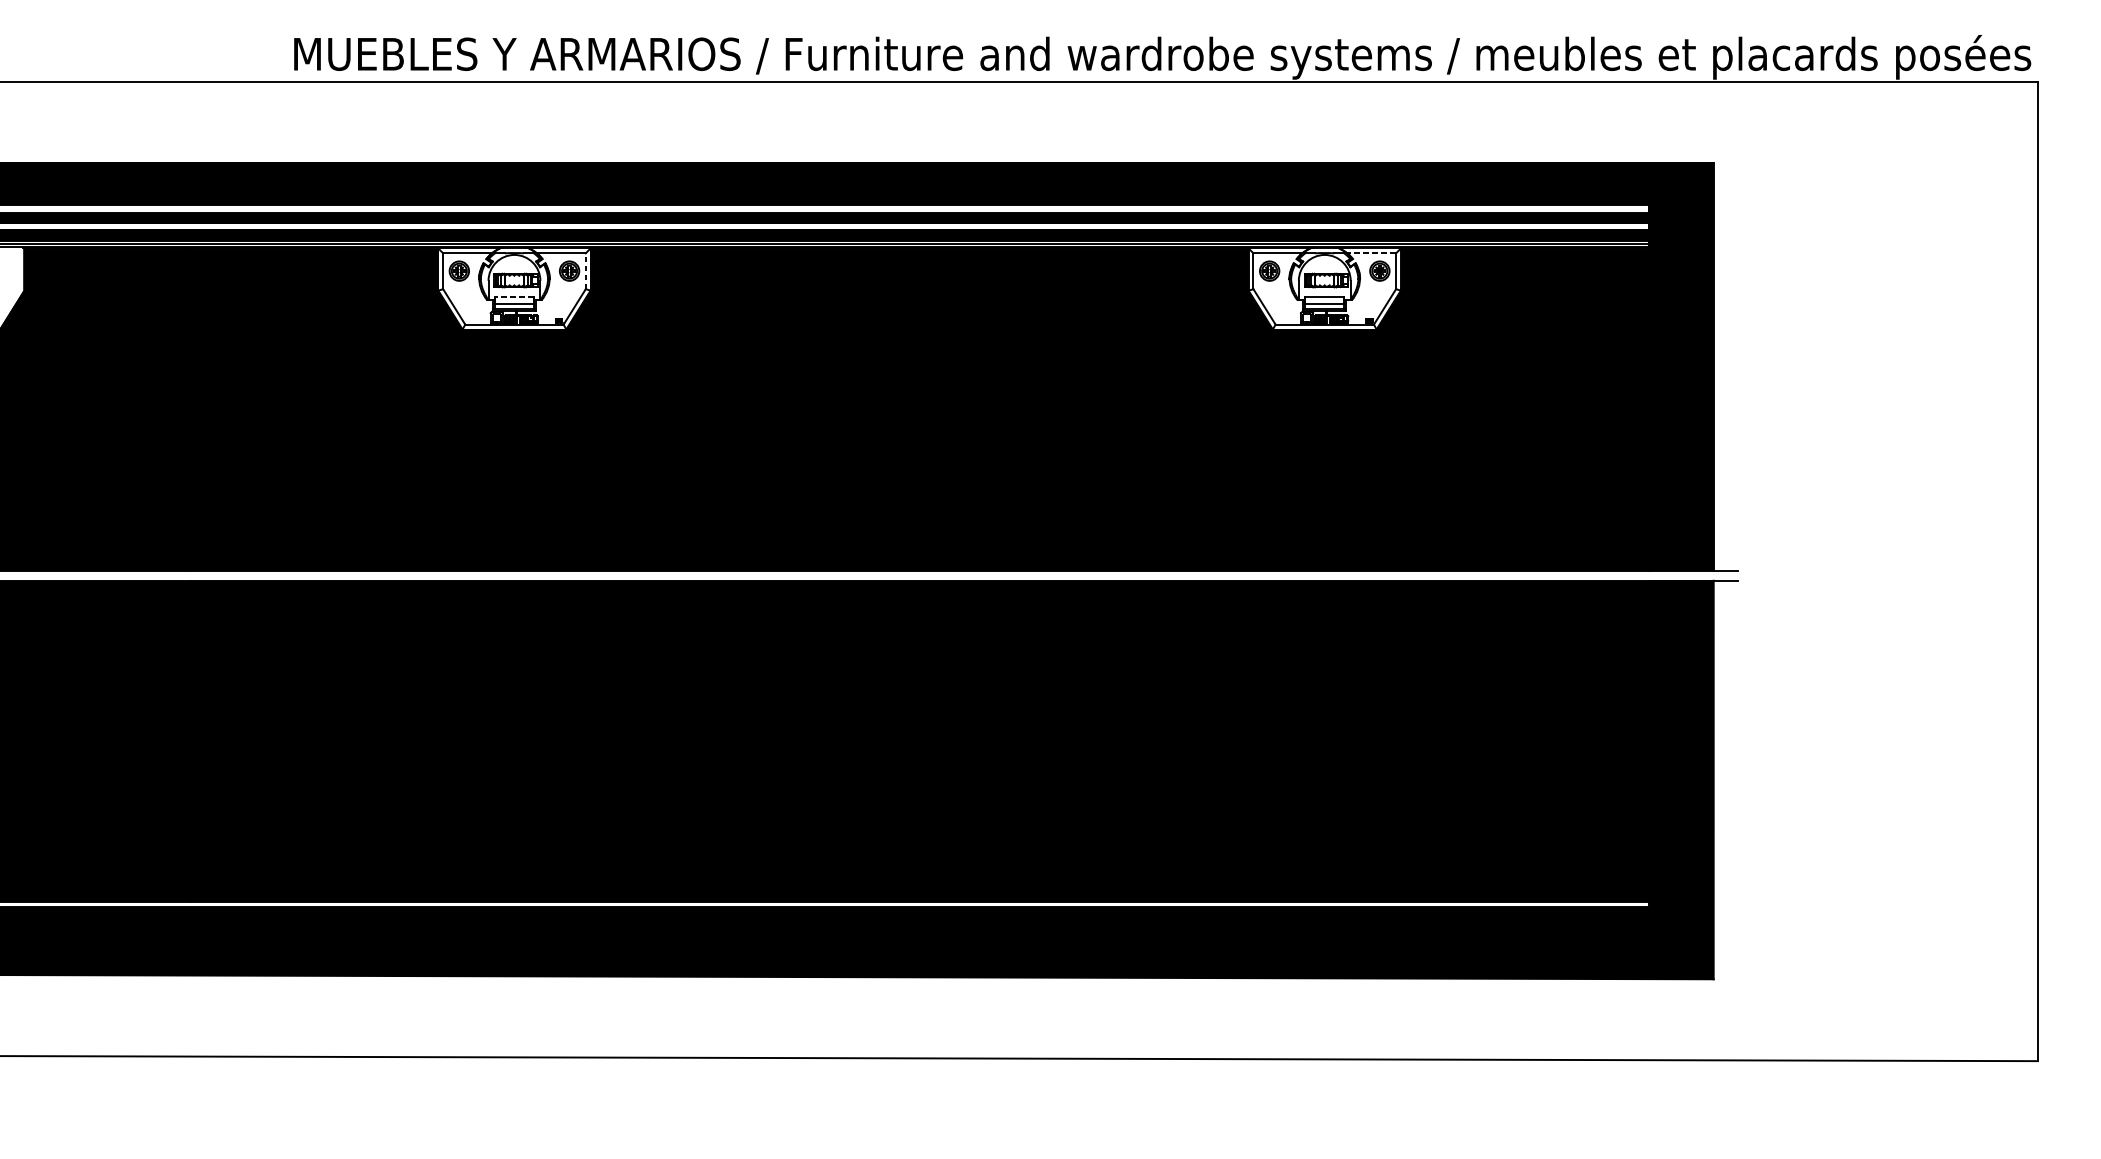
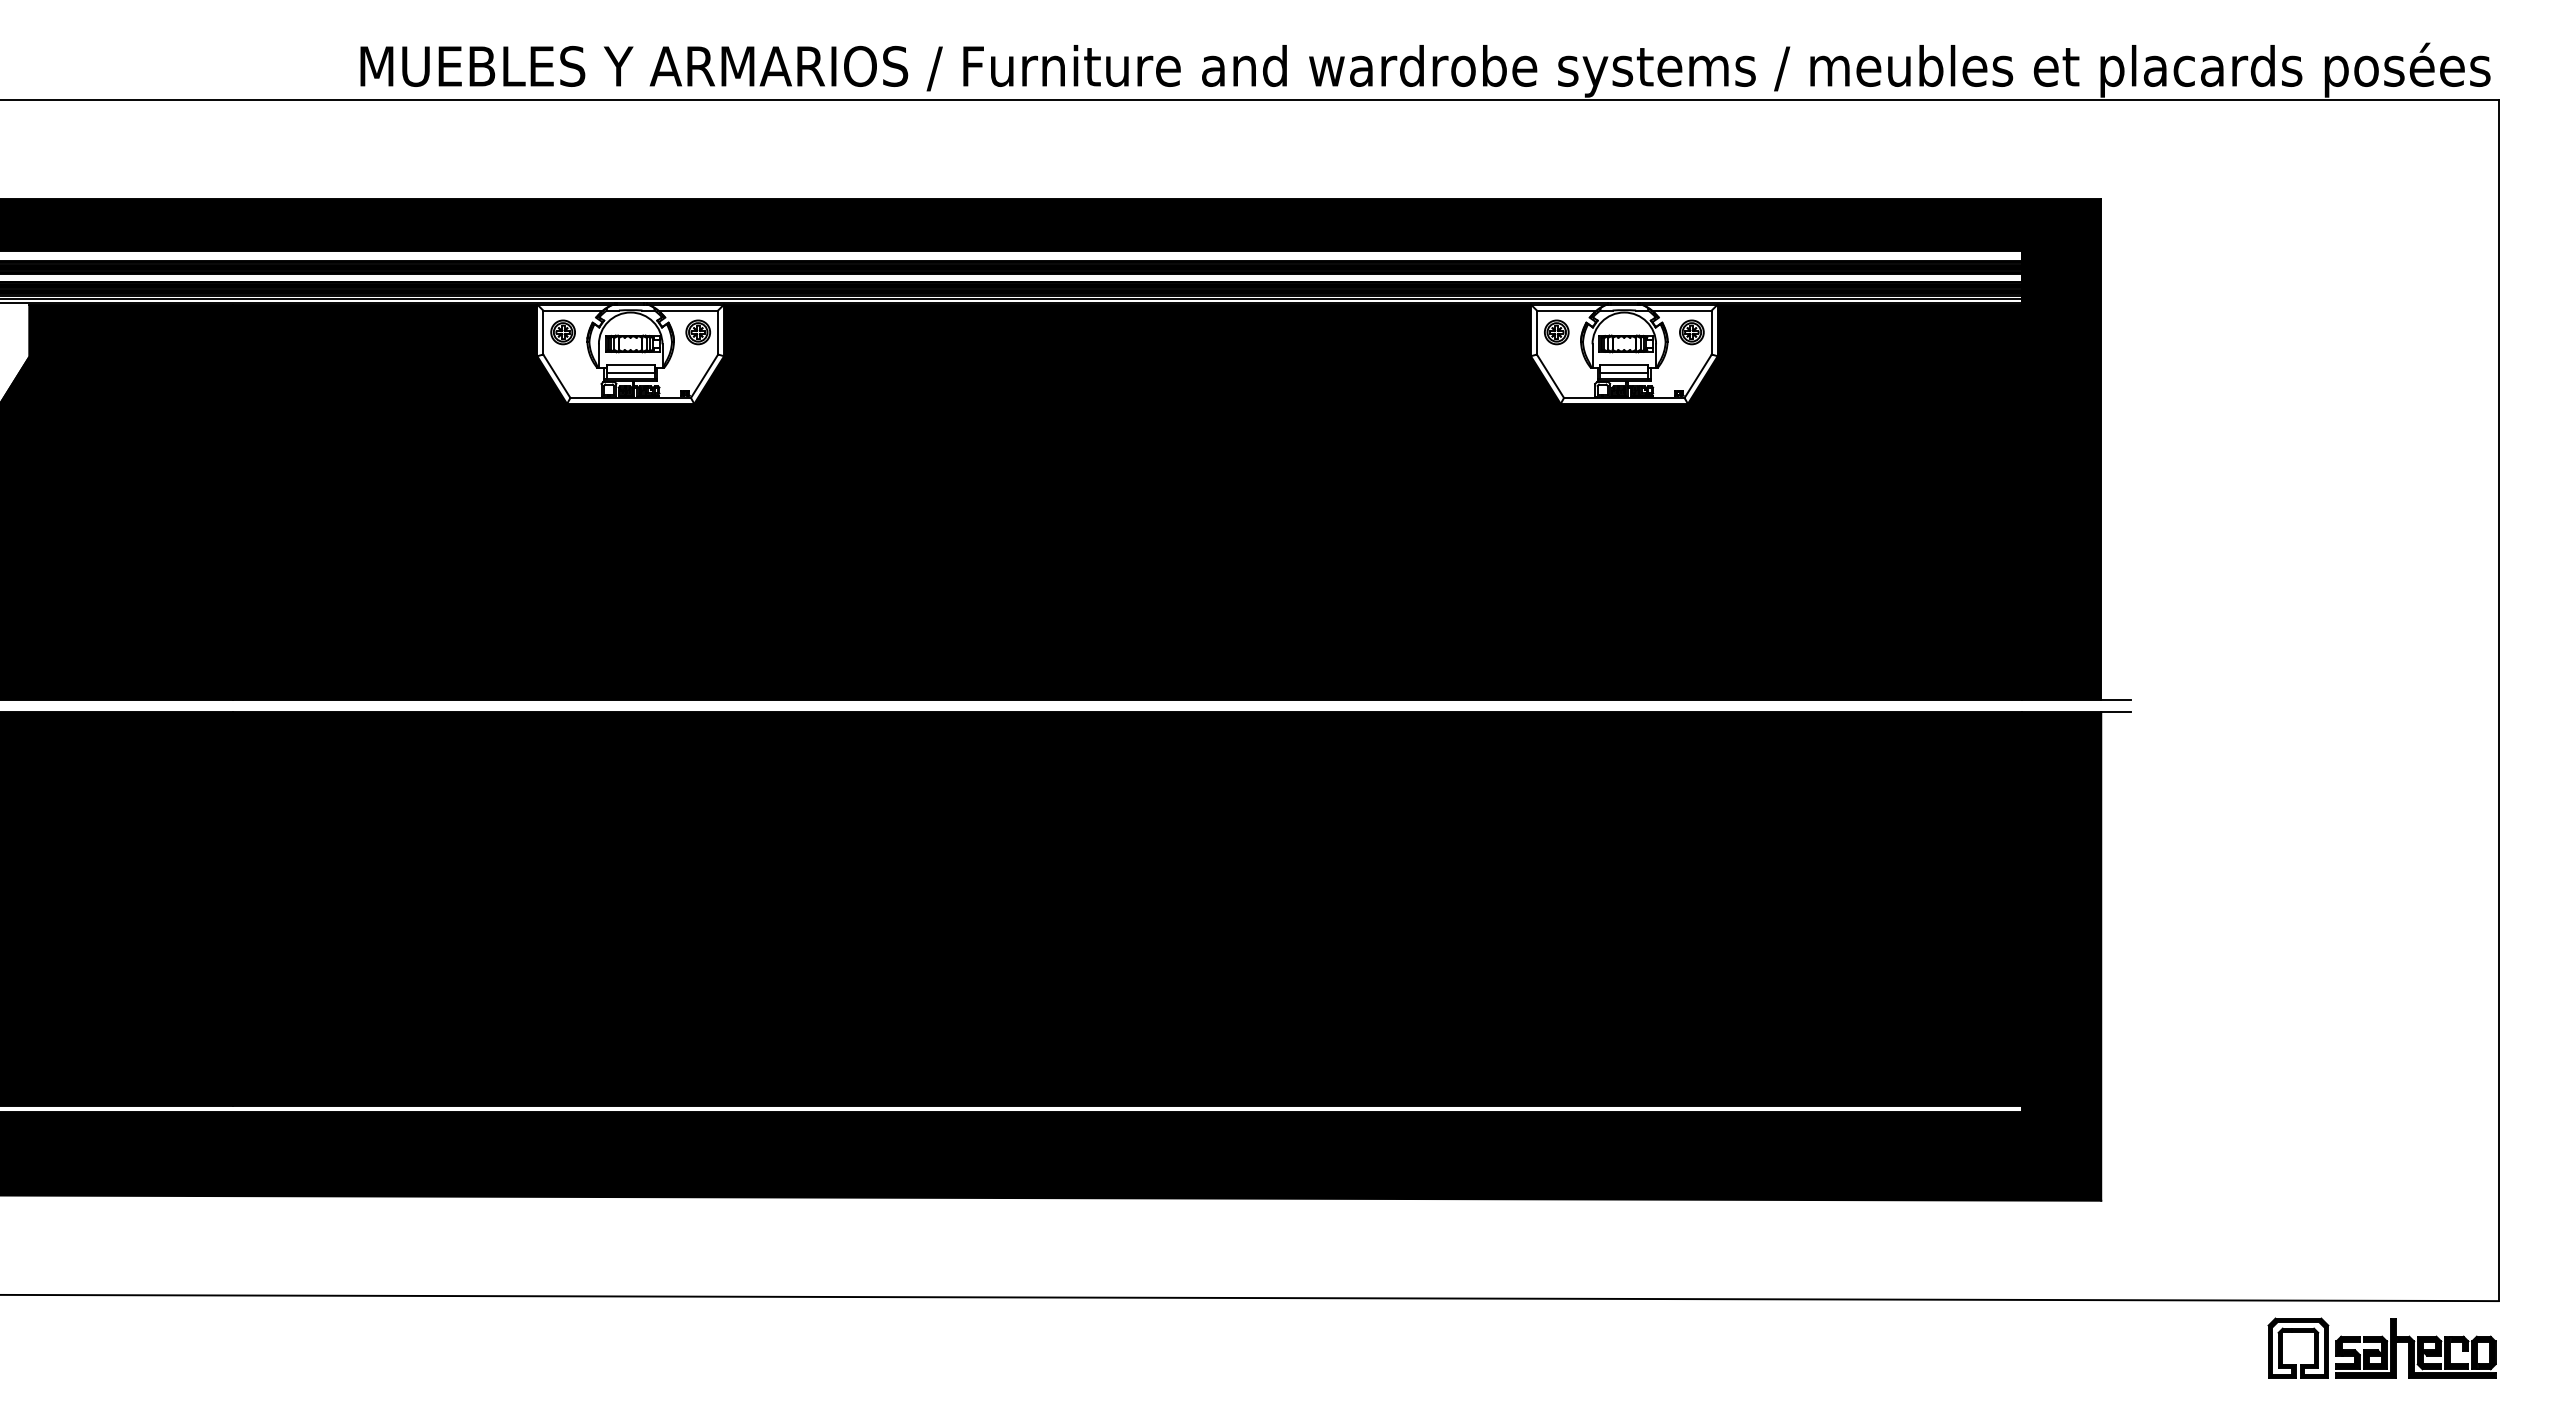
line: (1371, 253) -> (1681, 310), dashed -> solid
line: (586, 271) -> (718, 332), dashed -> solid
line: (514, 297) -> (630, 364), dashed -> solid
part: (1942, 1098) -> (2381, 1347), added

